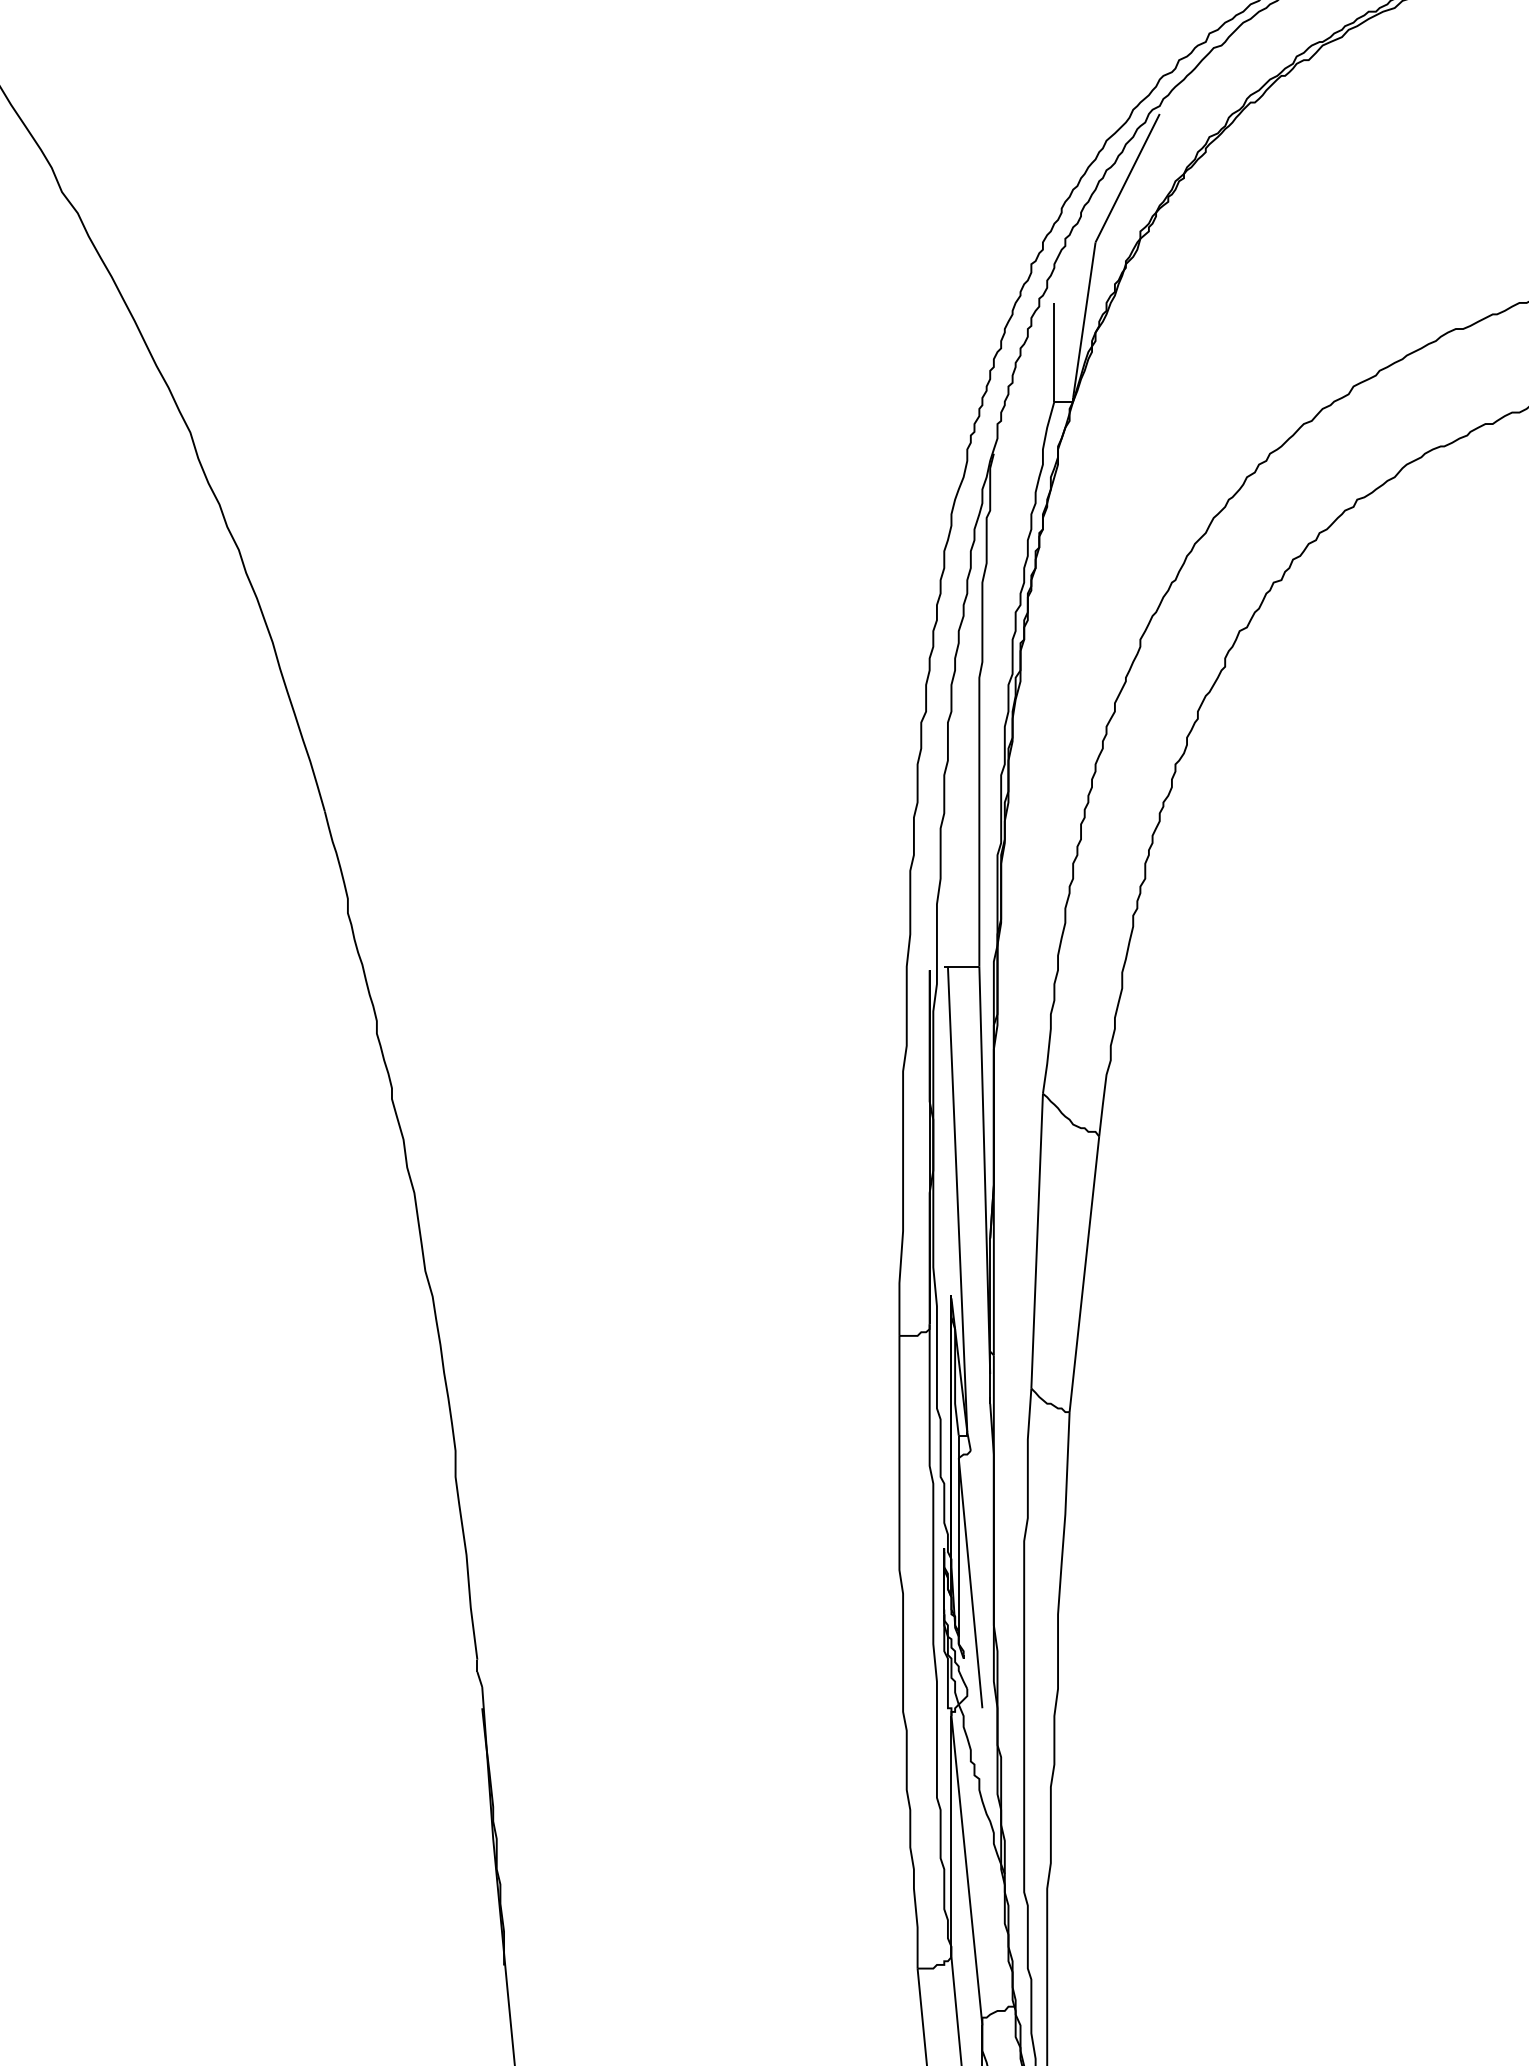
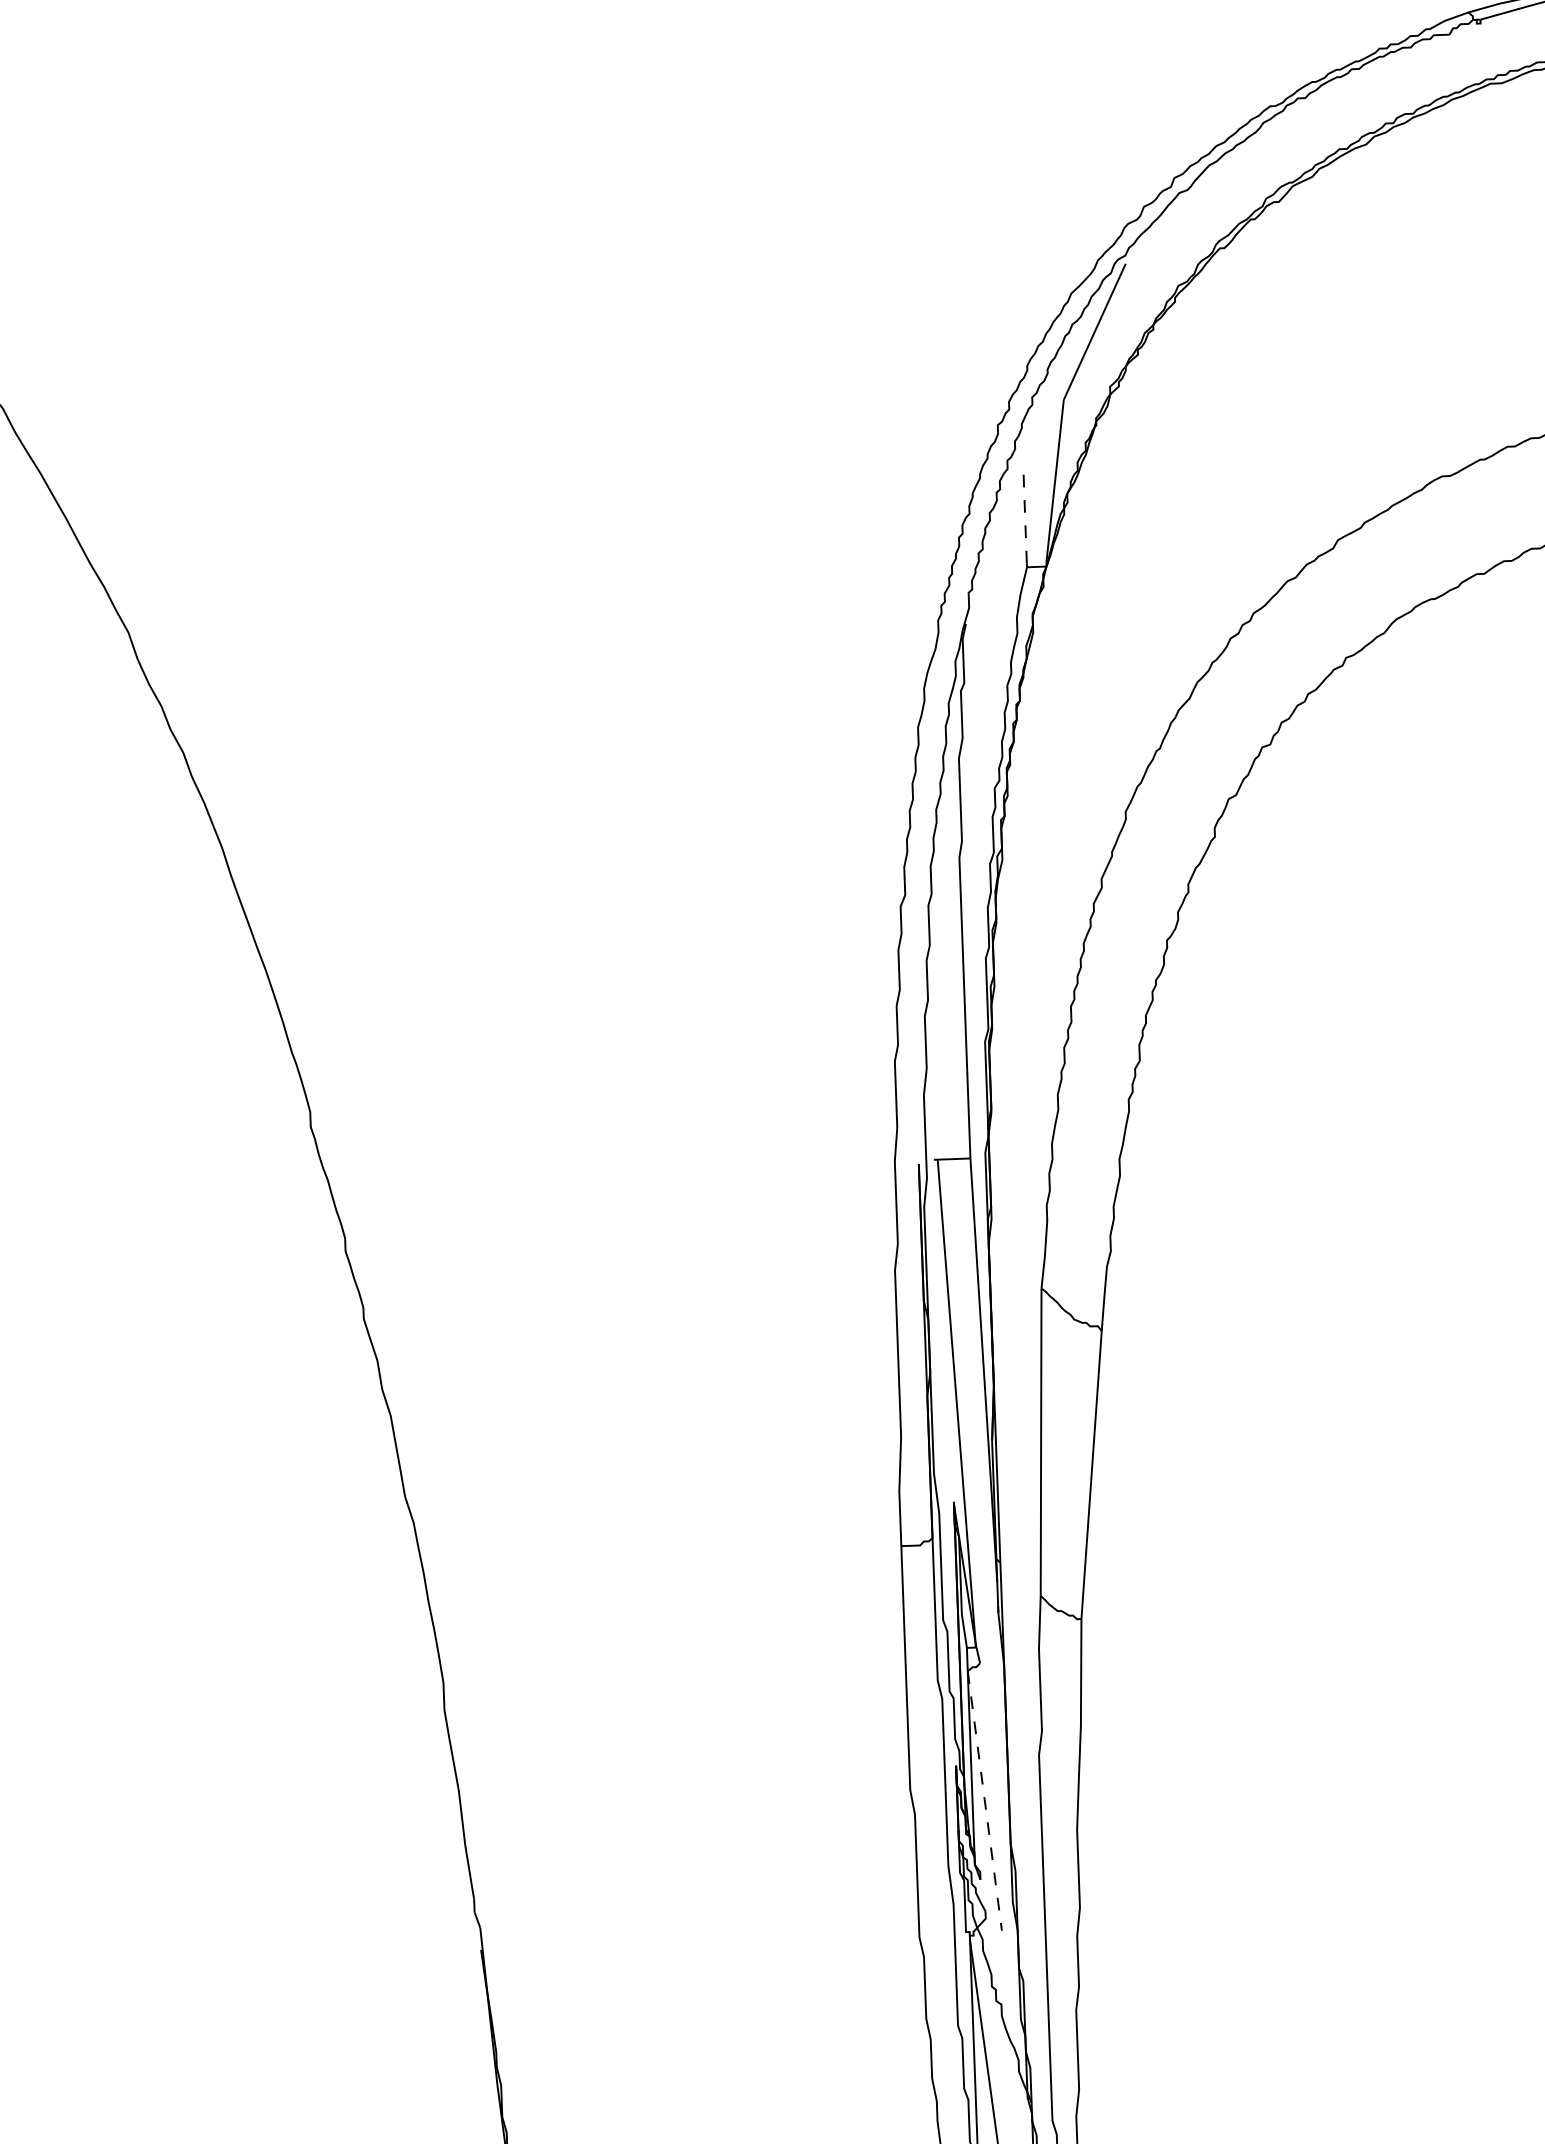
line: (1054, 350) -> (1025, 514), solid -> dashed
line: (970, 1583) -> (984, 1801), solid -> dashed

